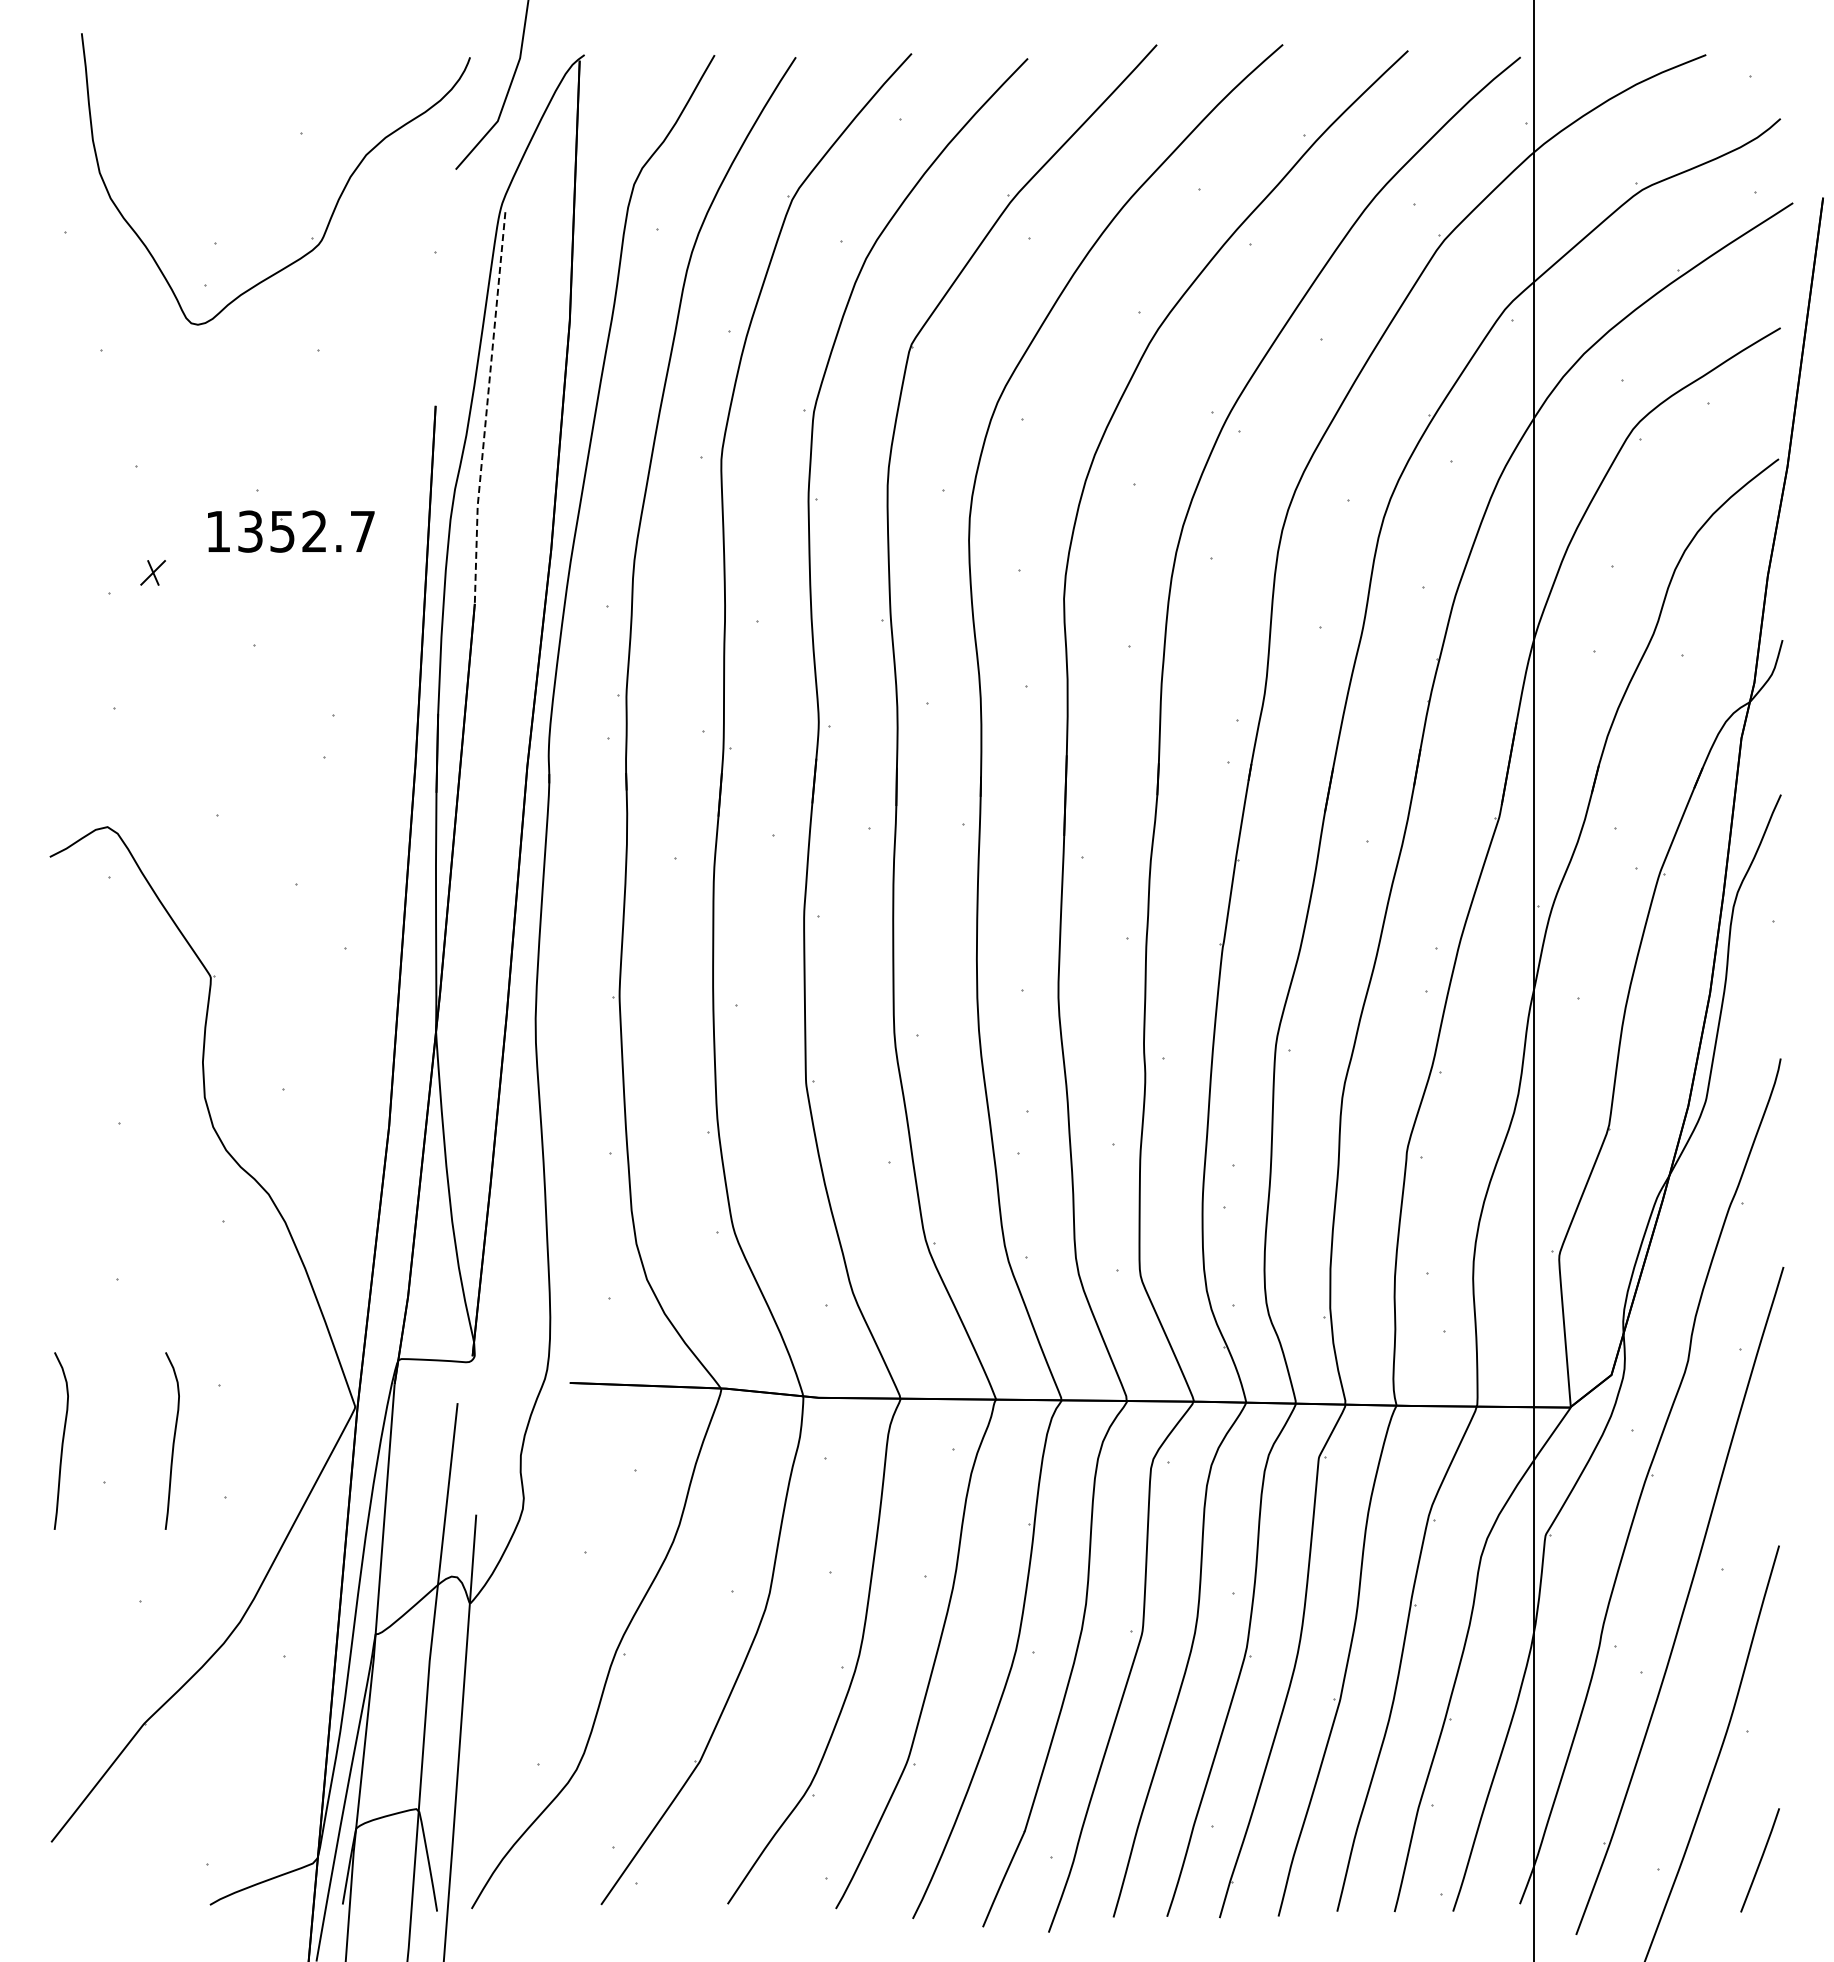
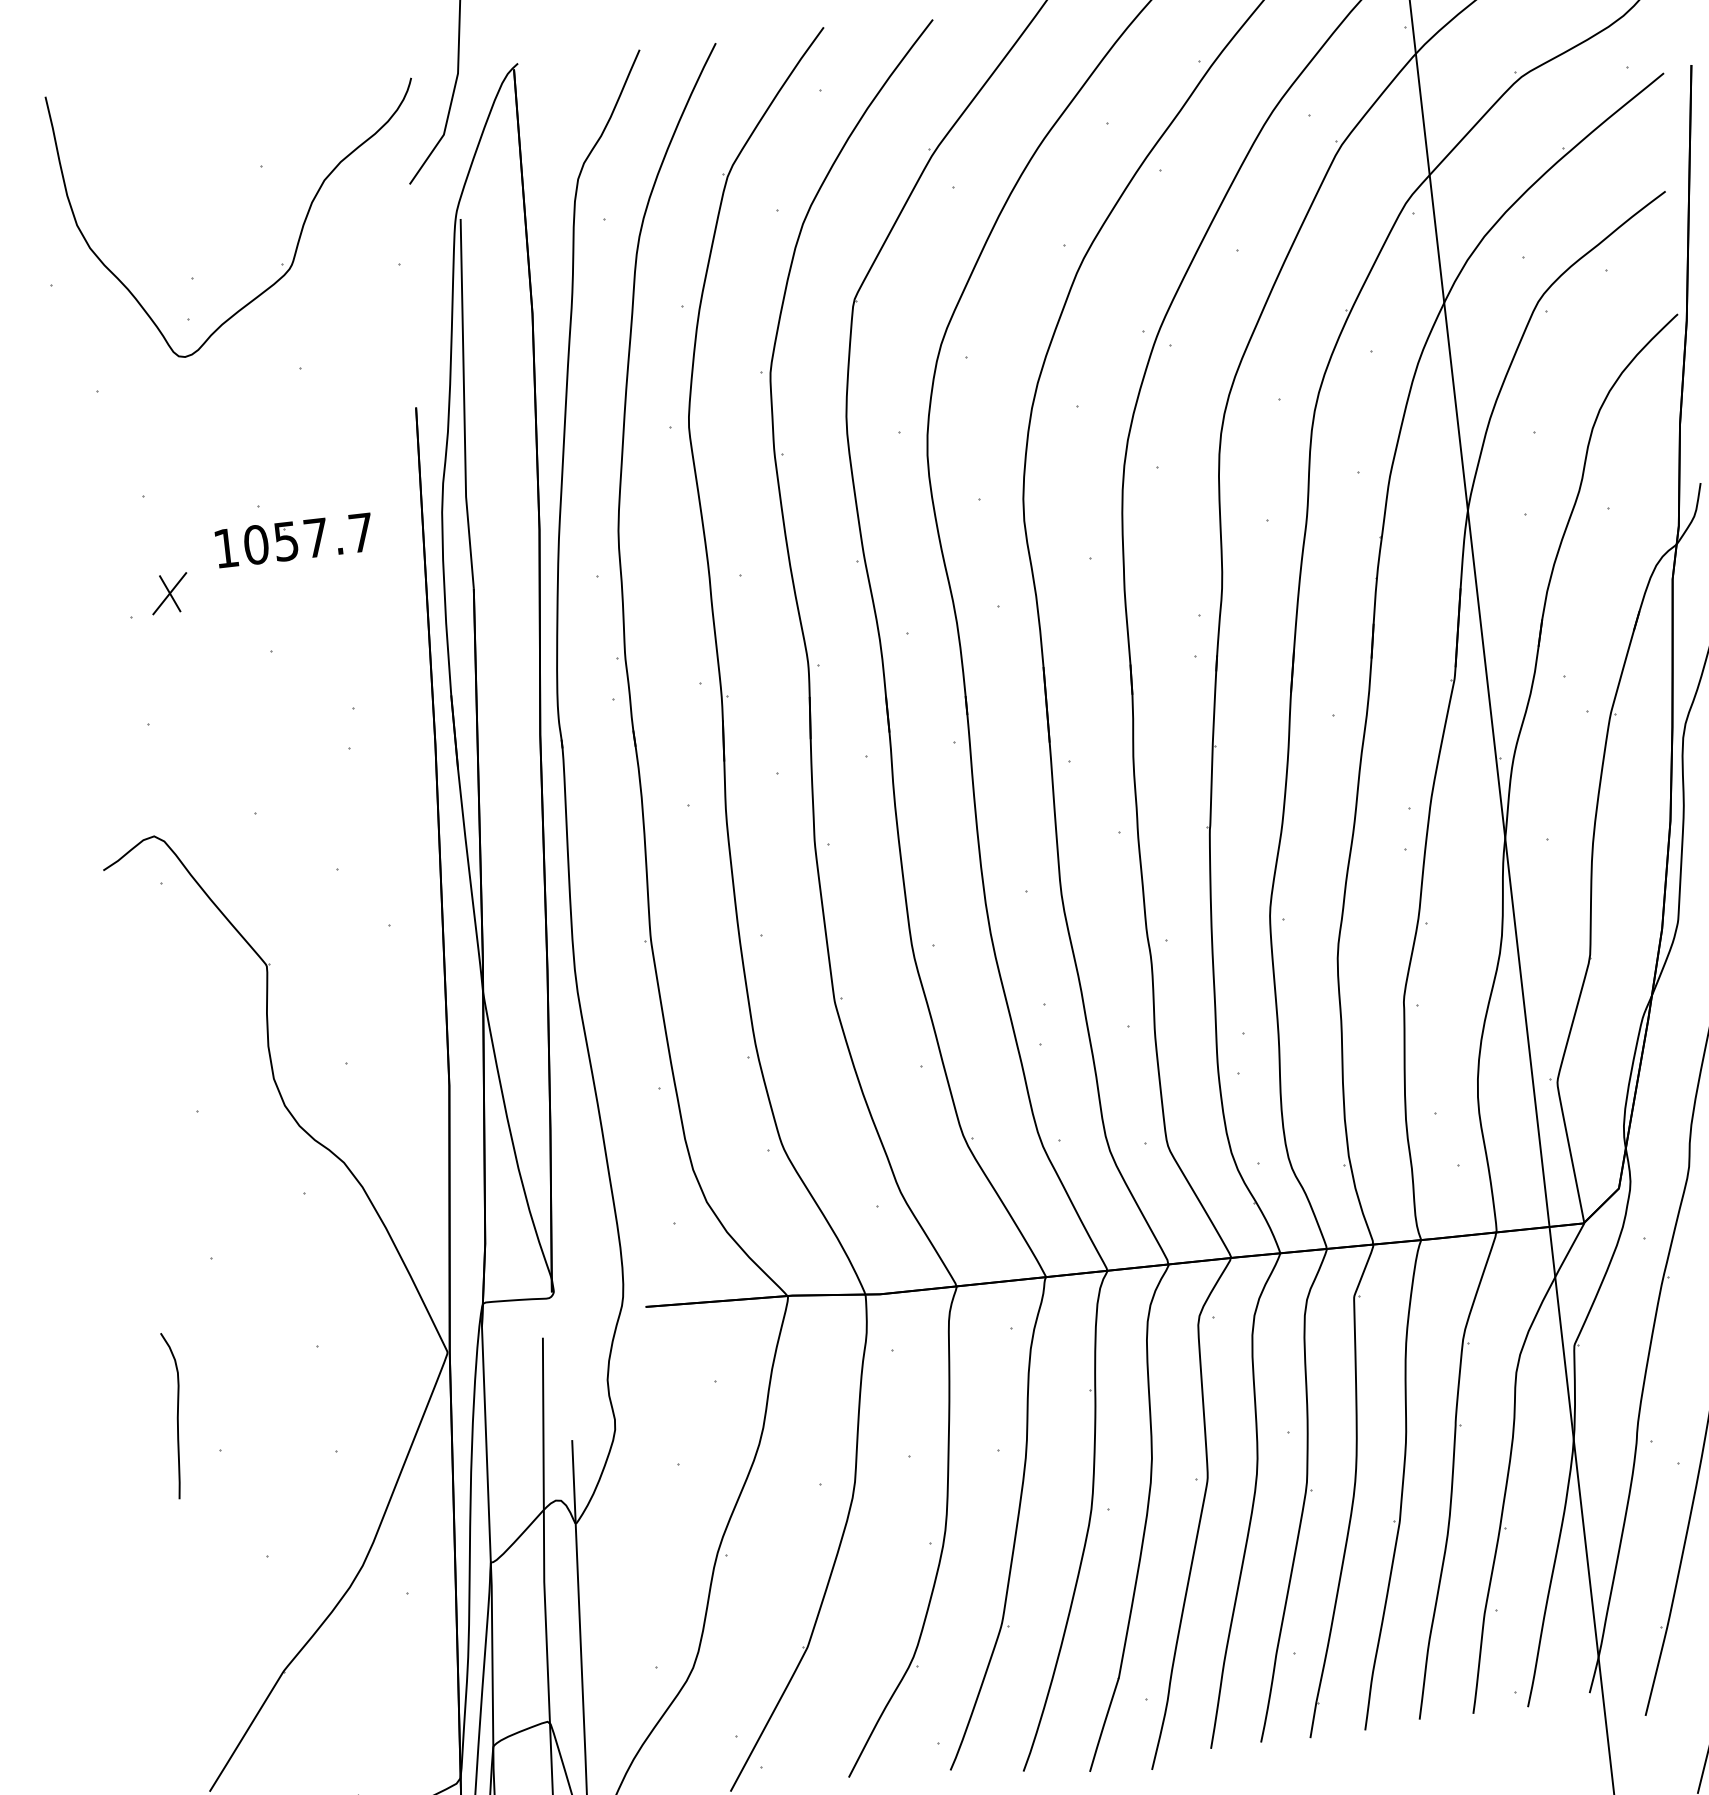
line: (486, 408) -> (463, 404), dashed -> solid
text: (282, 531) -> (286, 541), 1352.7 -> 1057.7
part: (152, 572) -> (169, 593), size x1.67
curve: (173, 1440) -> (281, 1402), removed

